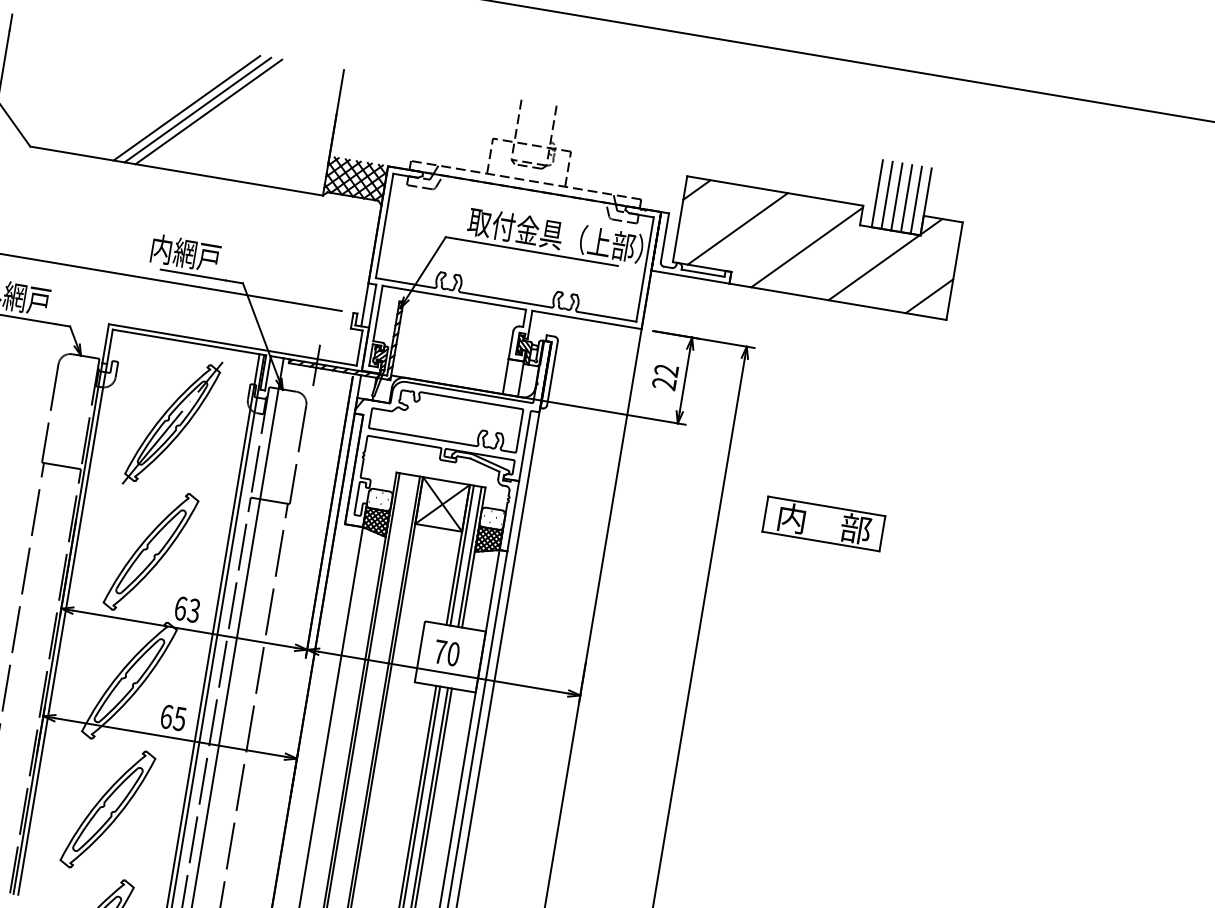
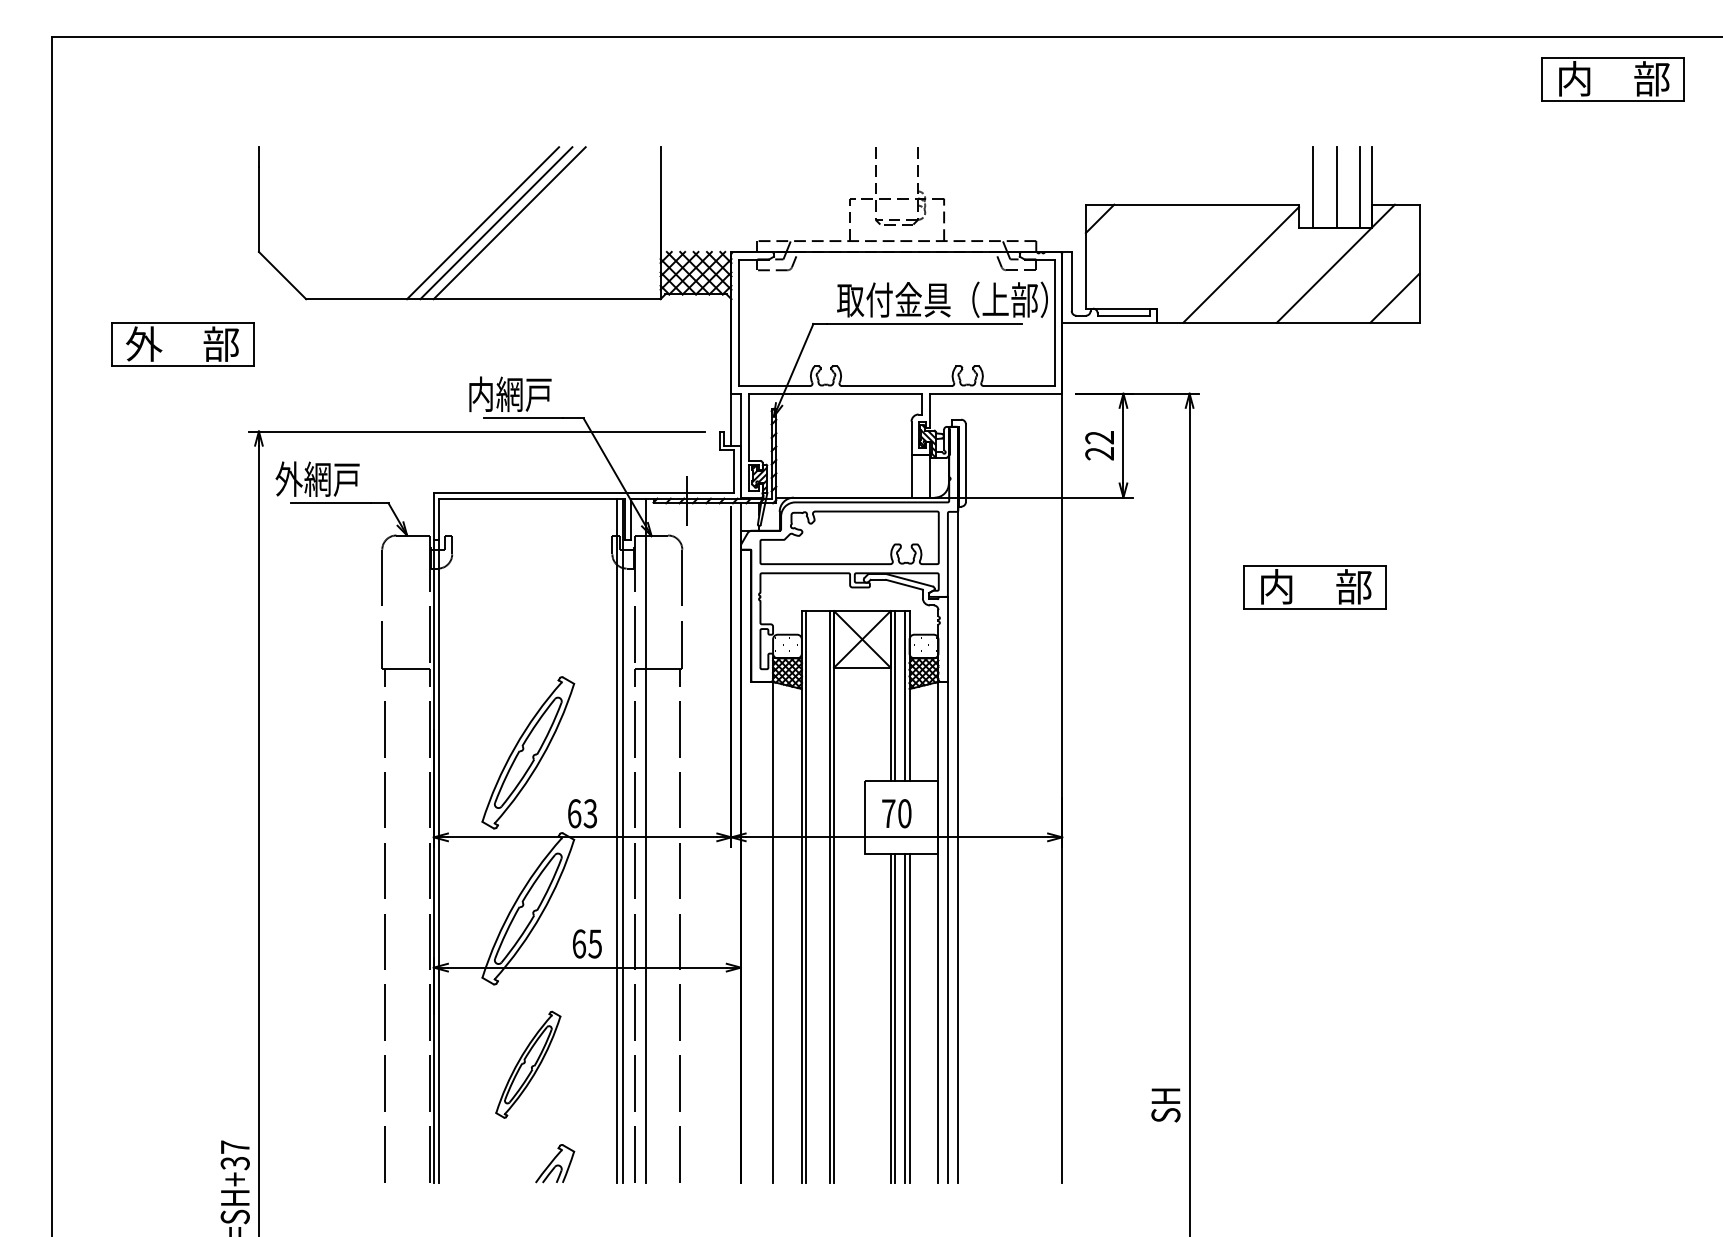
part: (1139, 145) -> (1612, 79), added
line: (887, 195) -> (1325, 187), removed
line: (906, 198) -> (1348, 187), removed
line: (737, 228) -> (1155, 256), removed
part: (172, 422) -> (528, 596), removed
part: (108, 809) -> (528, 1064), size x0.7

